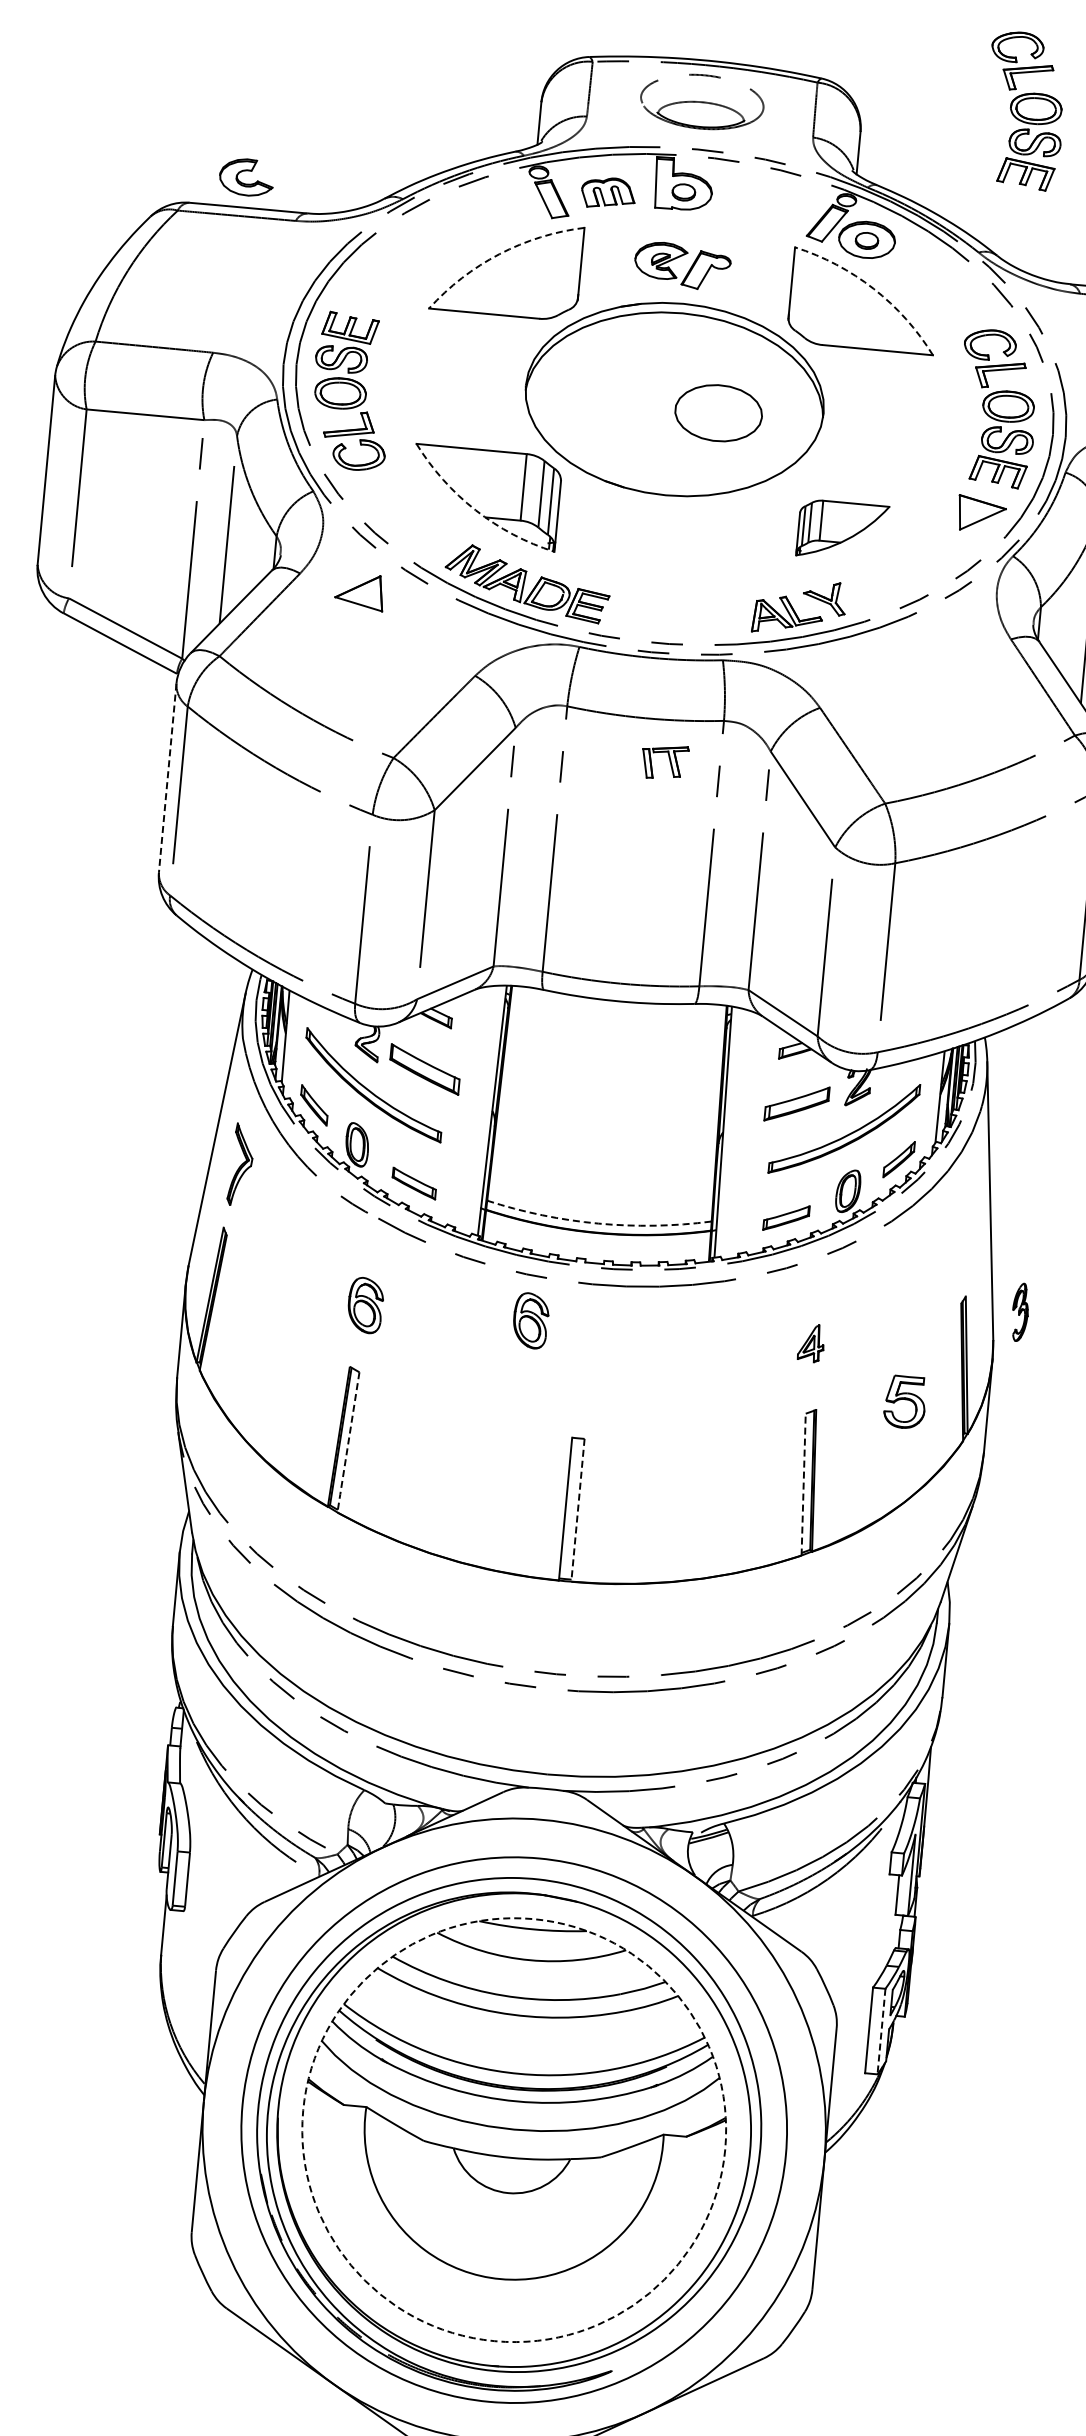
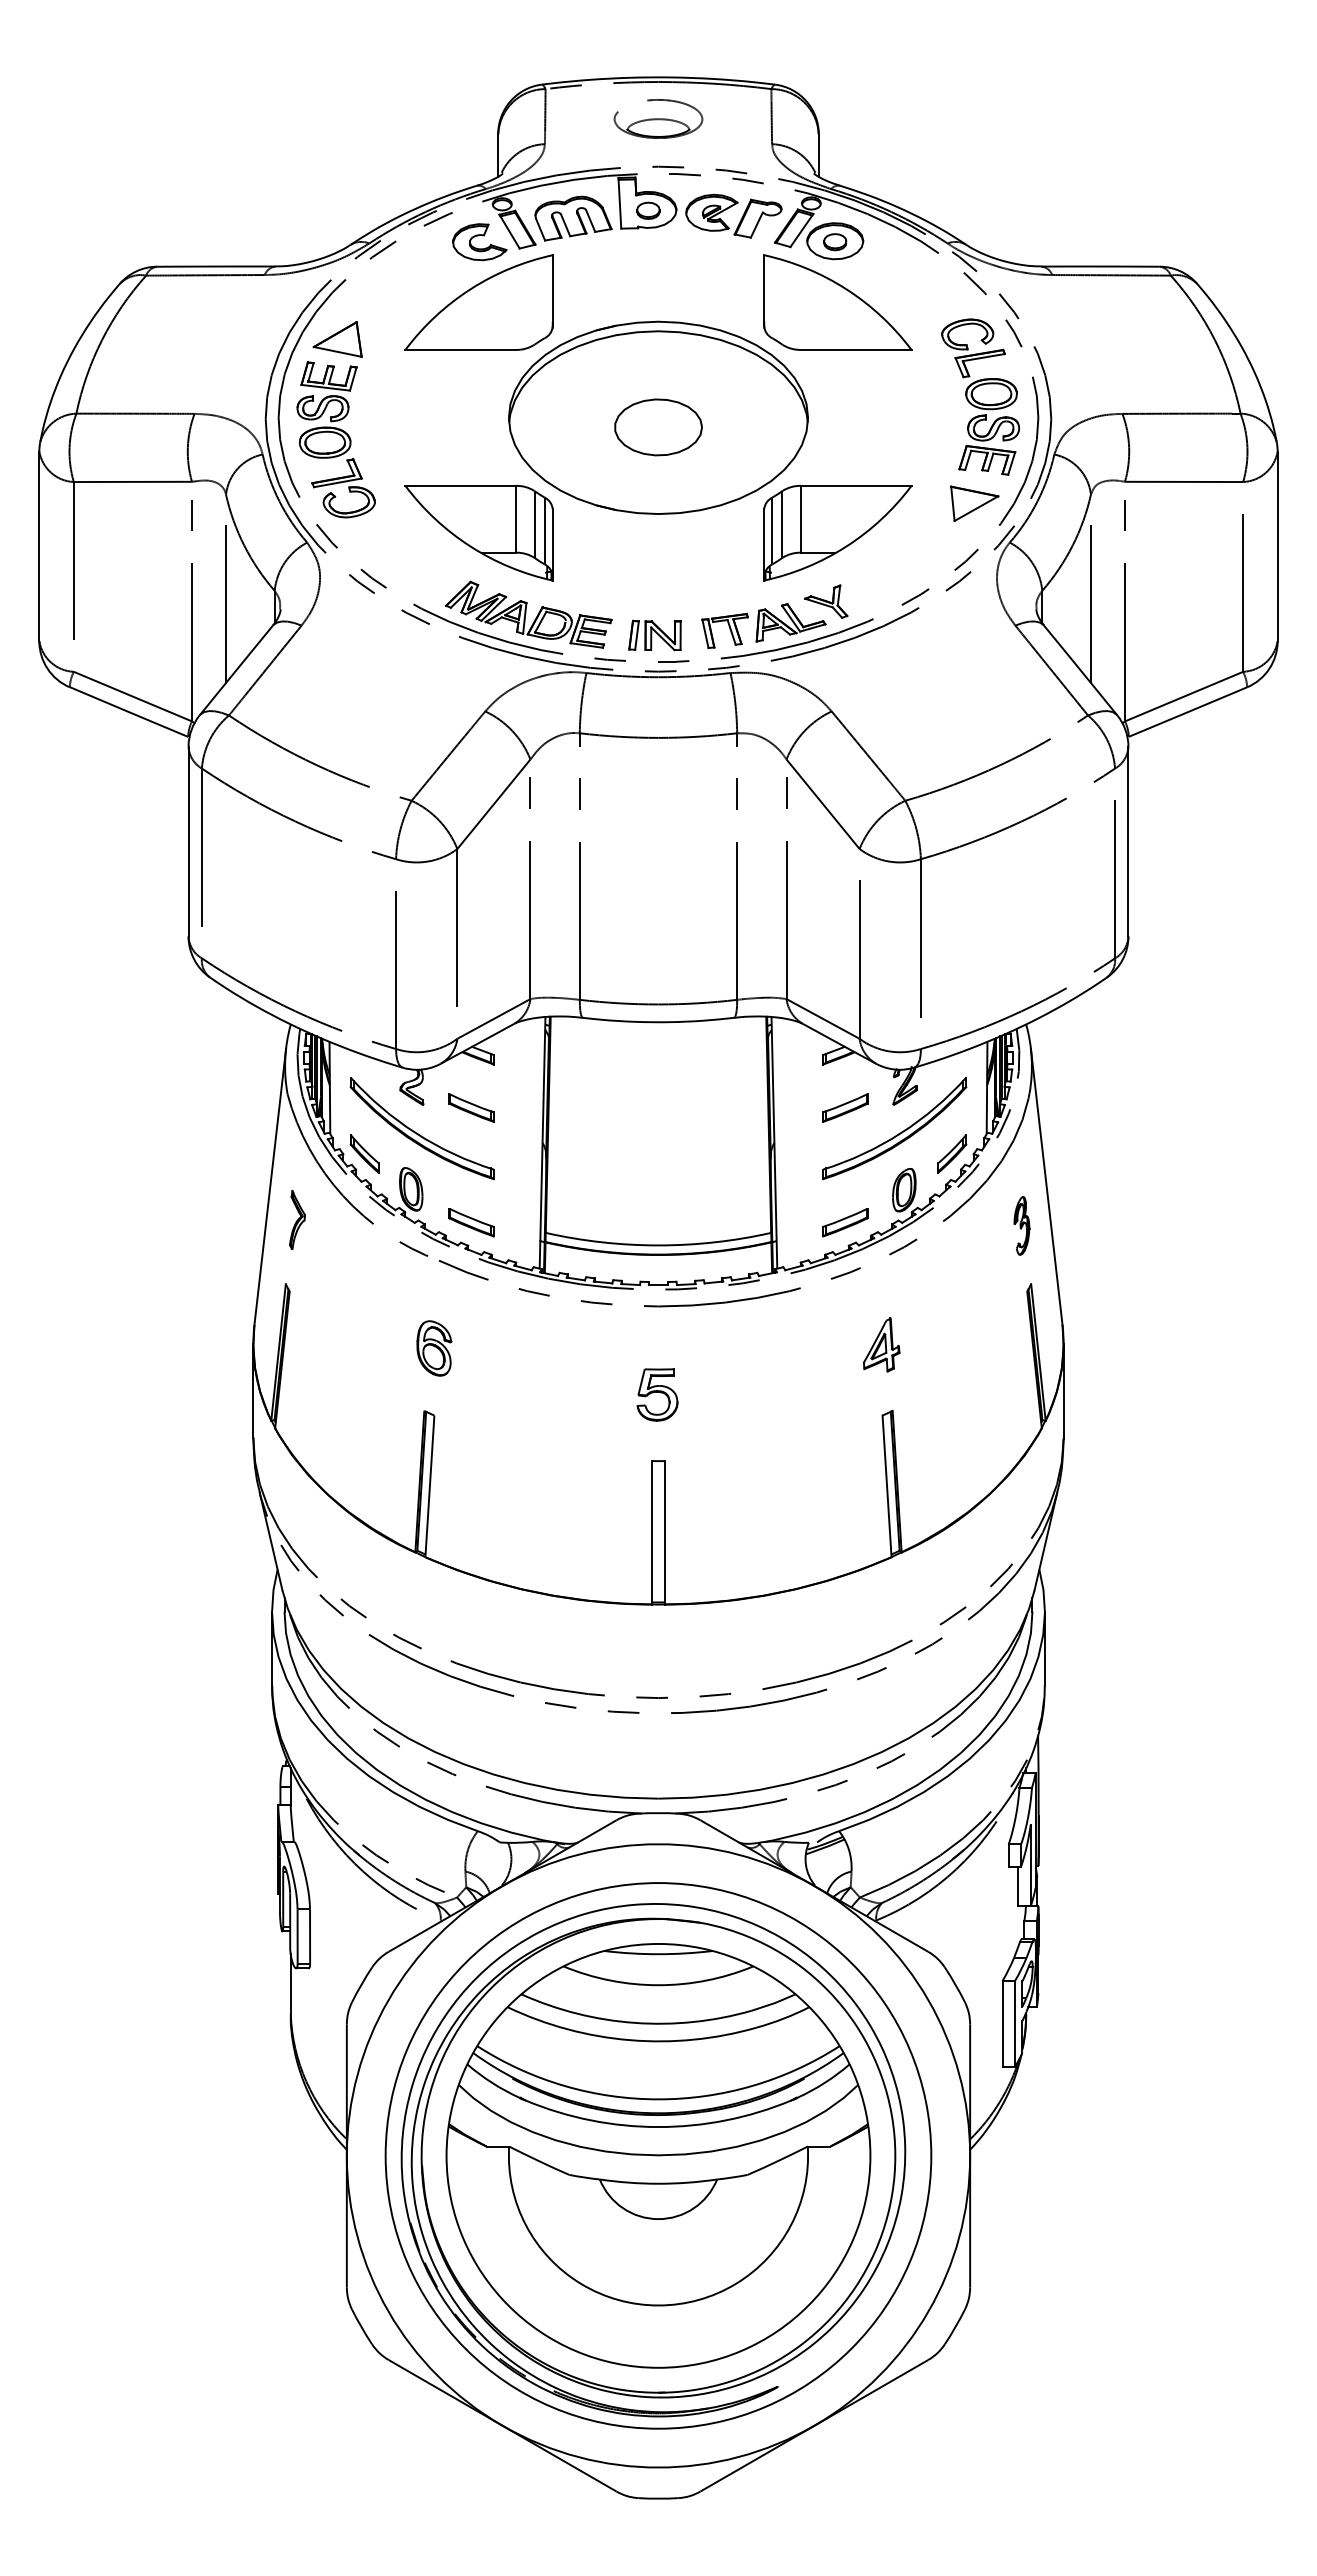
part: (702, 101) -> (658, 118), size x0.71
part: (1024, 110) -> (980, 97), removed
part: (246, 177) -> (479, 242), moved
part: (608, 193) -> (573, 218), size x1.43
arc: (499, 254) -> (470, 289), dashed -> solid
part: (678, 257) -> (729, 208), moved
arc: (873, 289) -> (846, 289), dashed -> solid
part: (718, 413) -> (658, 427), moved
arc: (475, 510) -> (470, 546), dashed -> solid
part: (842, 531) -> (837, 533), size x1.67
part: (359, 591) -> (337, 339), moved
part: (650, 615) -> (654, 635), added
part: (664, 761) -> (724, 630), moved
line: (167, 777) -> (188, 841), dashed -> solid
part: (424, 1068) -> (471, 1107), size x0.62
part: (797, 1103) -> (845, 1107), size x0.71
part: (241, 1165) -> (297, 1220), size x0.71
arc: (598, 1223) -> (658, 1245), dashed -> solid
part: (1019, 1311) -> (1021, 1225), moved
part: (531, 1320) -> (600, 1348), removed
part: (811, 1342) -> (881, 1344), size x1.43
part: (905, 1401) -> (657, 1394), moved
line: (347, 1443) -> (429, 1487), dashed -> solid
line: (804, 1484) -> (887, 1486), dashed -> solid
line: (577, 1509) -> (664, 1532), dashed -> solid
line: (881, 2031) -> (1015, 2023), dashed -> solid
circle: (514, 2129) -> (658, 2155), dashed -> solid

